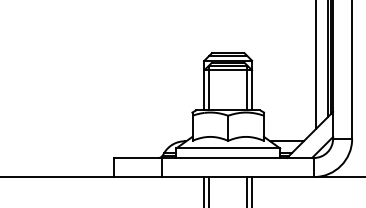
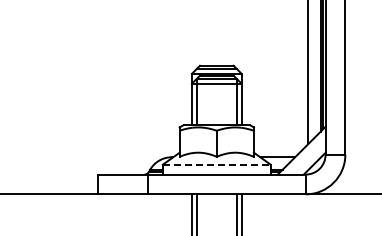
line: (227, 148) -> (216, 164), solid -> dashed

